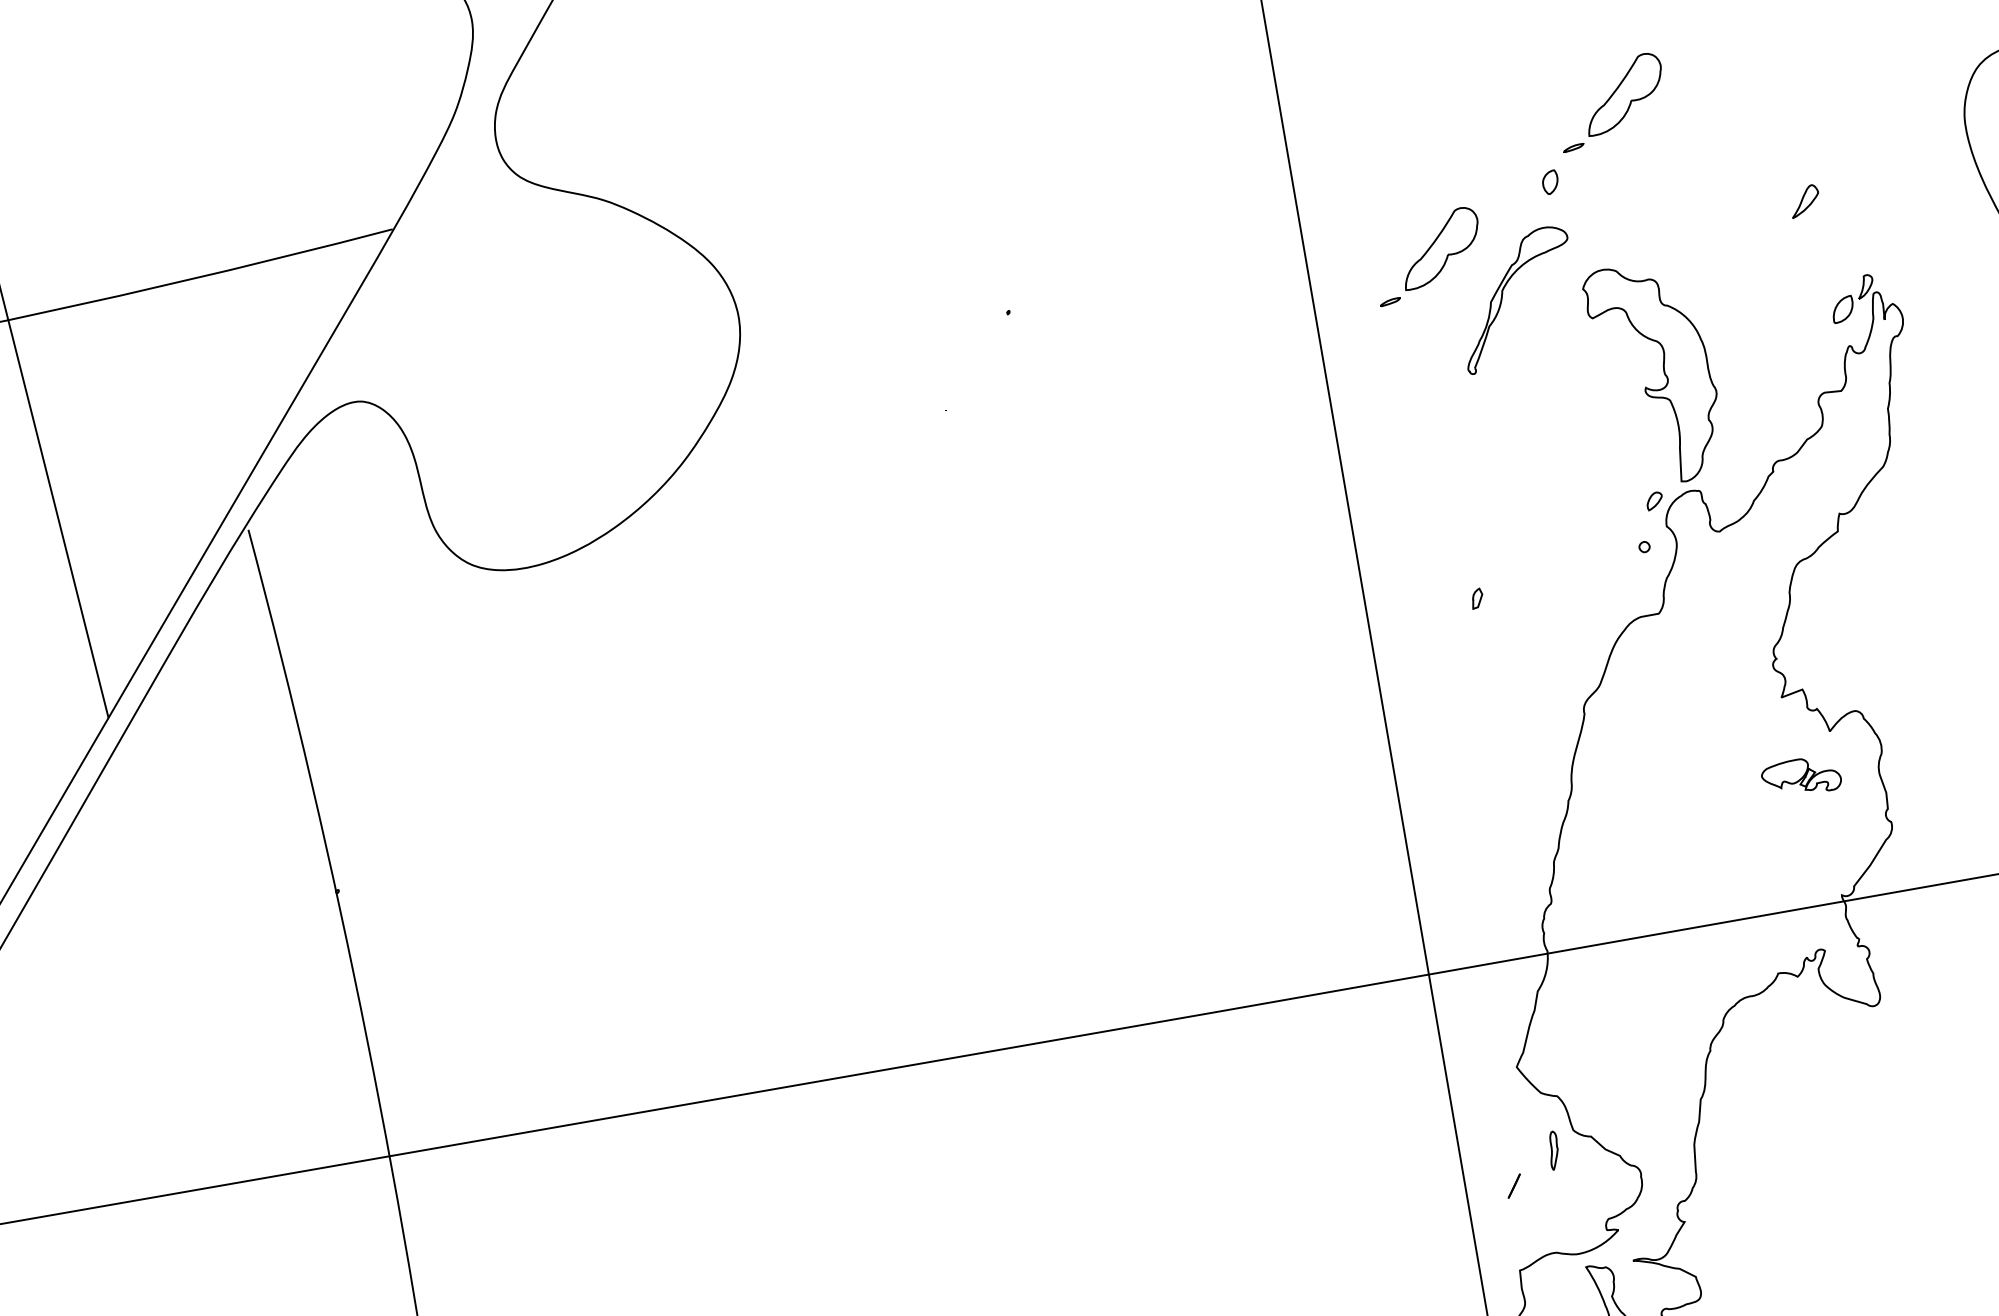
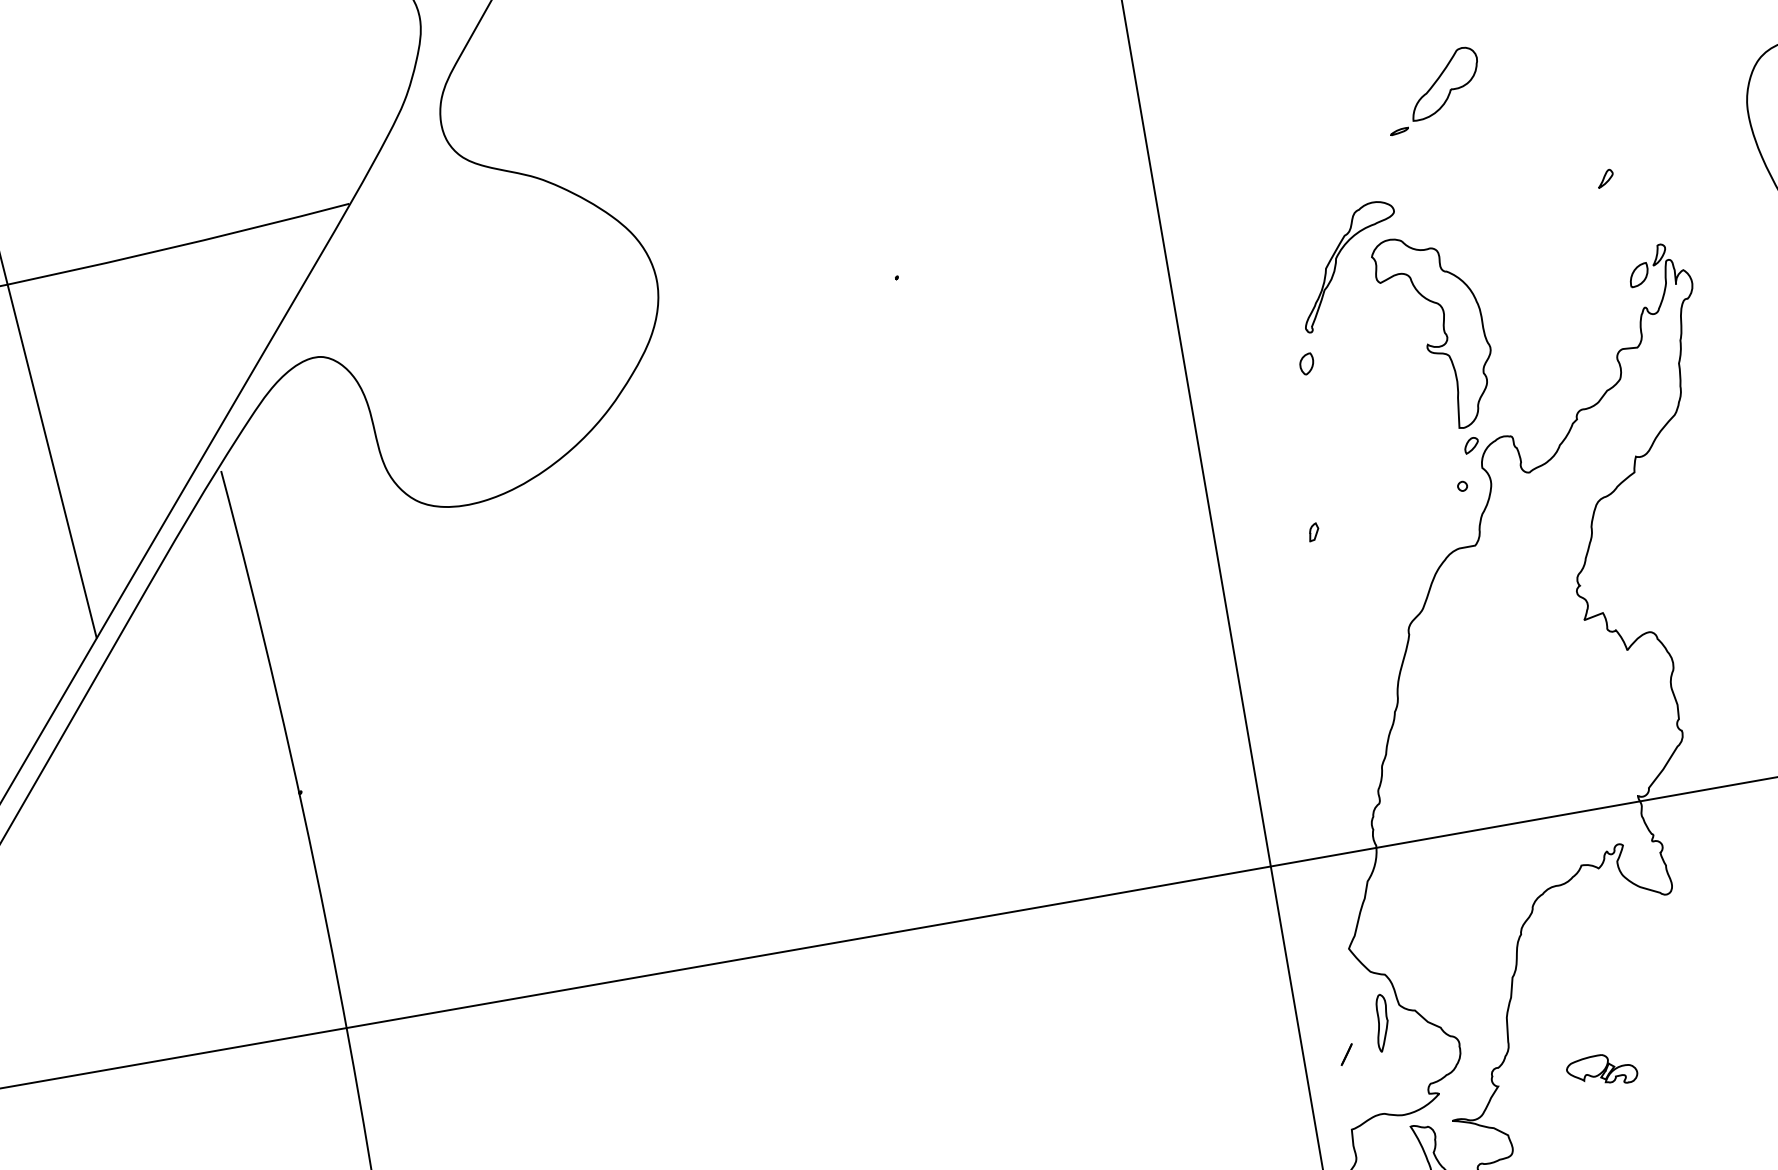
part: (1549, 181) -> (1306, 363), moved
part: (1805, 200) -> (1605, 178), size x0.62
part: (1428, 255) -> (1270, 227), removed
part: (1645, 386) -> (1427, 343), moved
part: (1801, 774) -> (1602, 1068), moved
part: (1553, 1150) -> (1381, 1022), size x1.67

